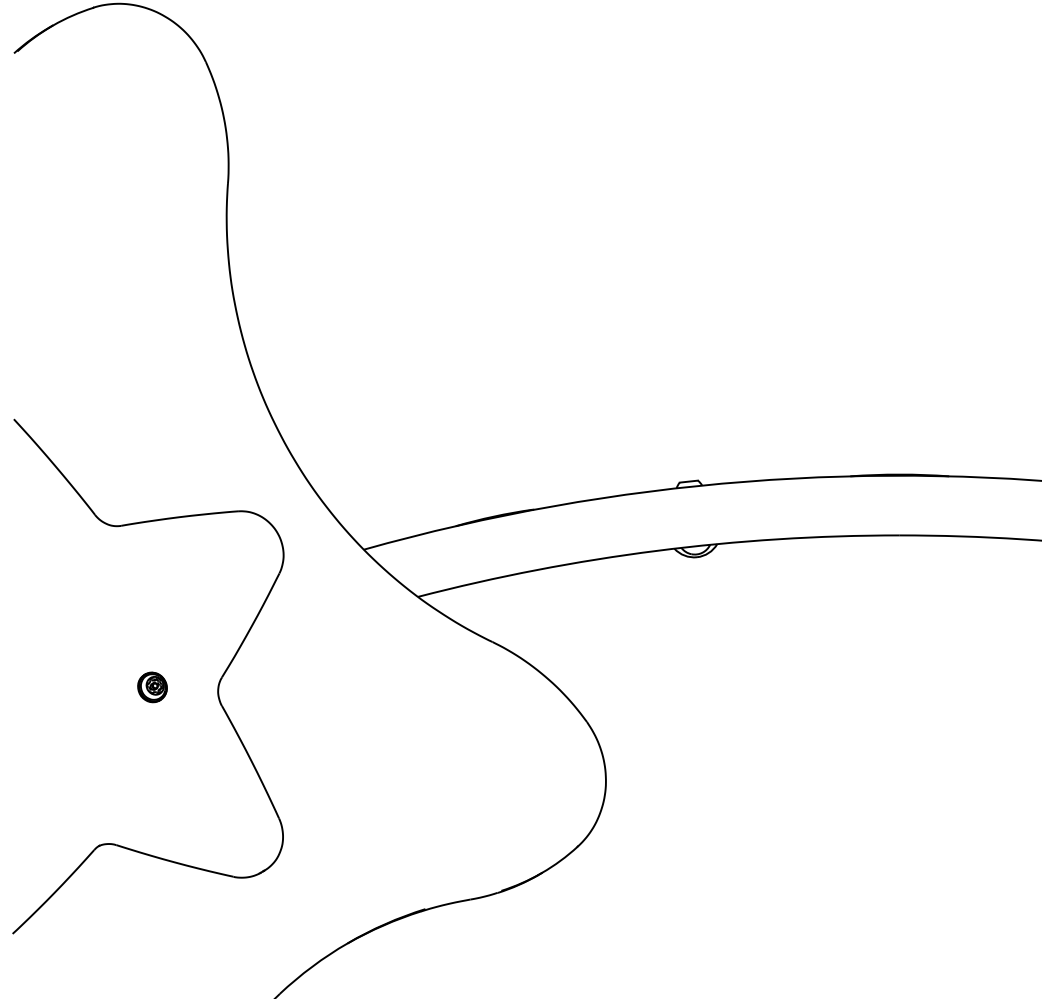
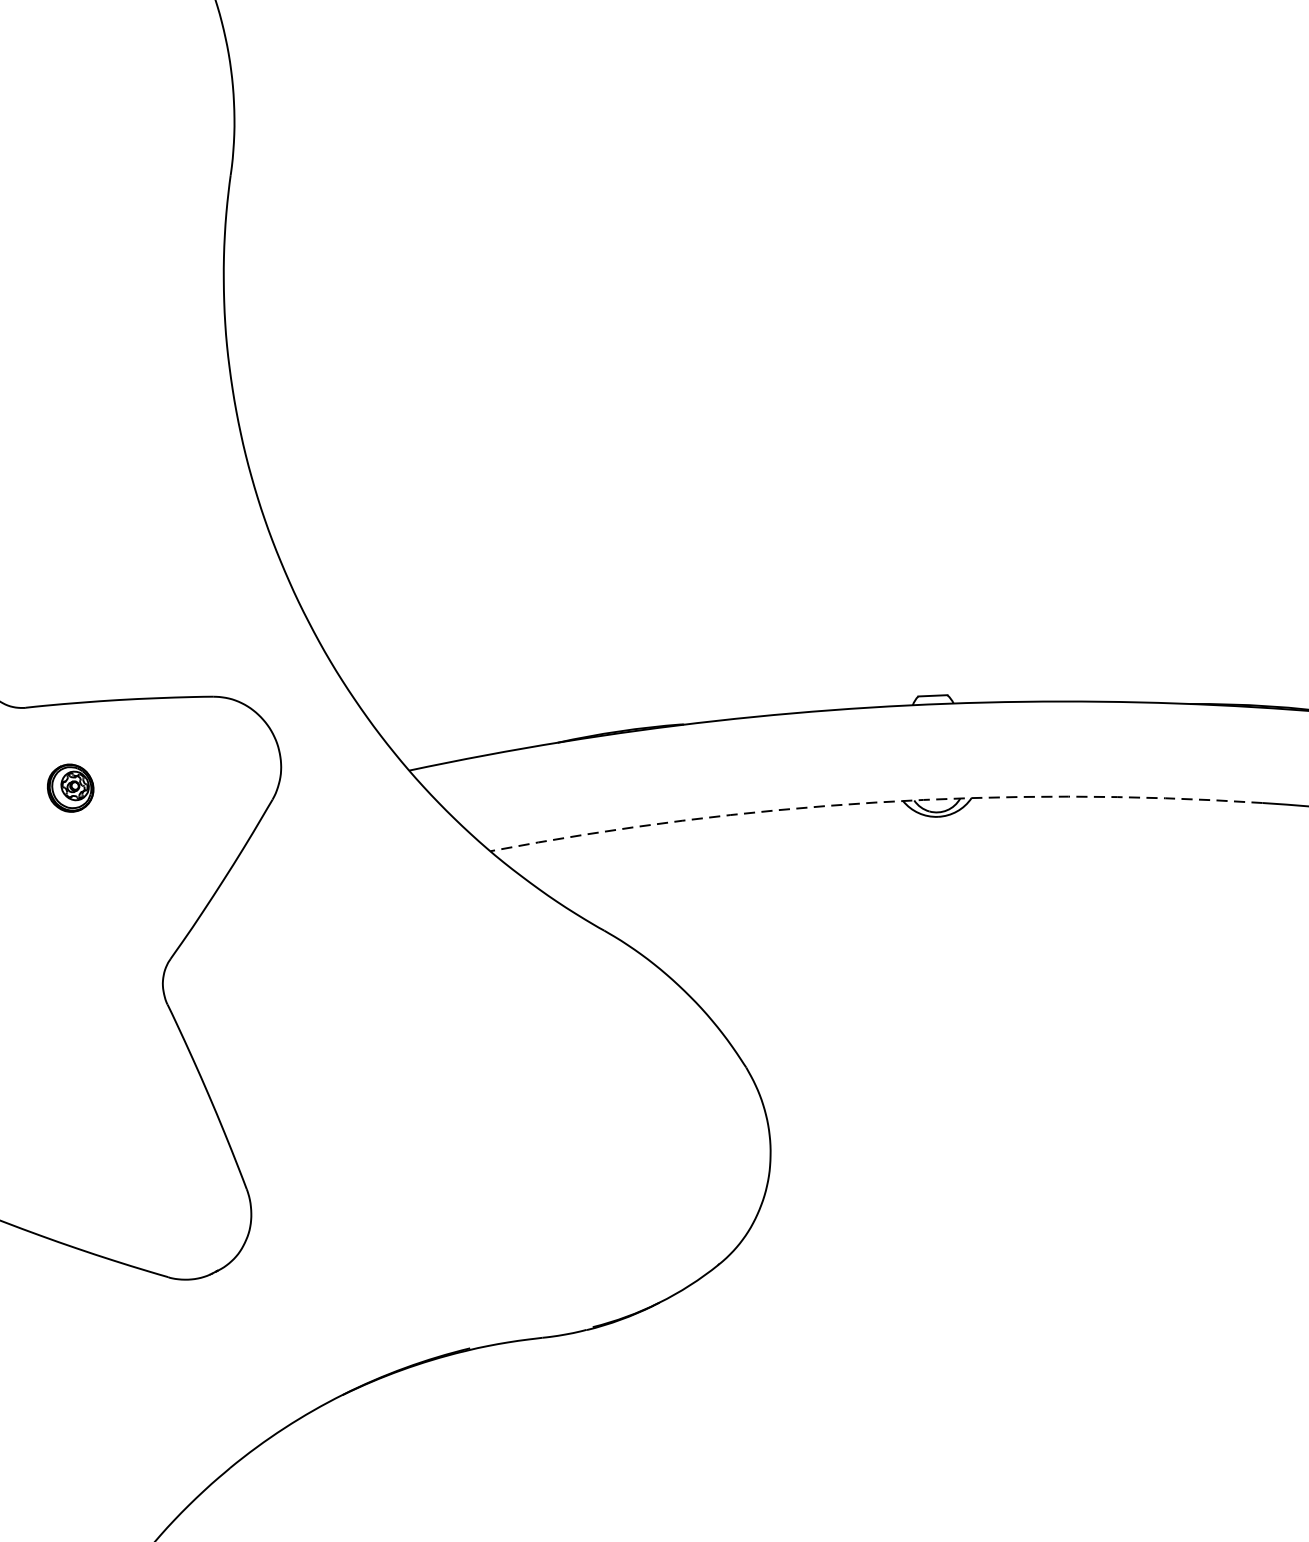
arc: (656, 550) -> (874, 801), solid -> dashed
part: (152, 687) -> (70, 788), moved

